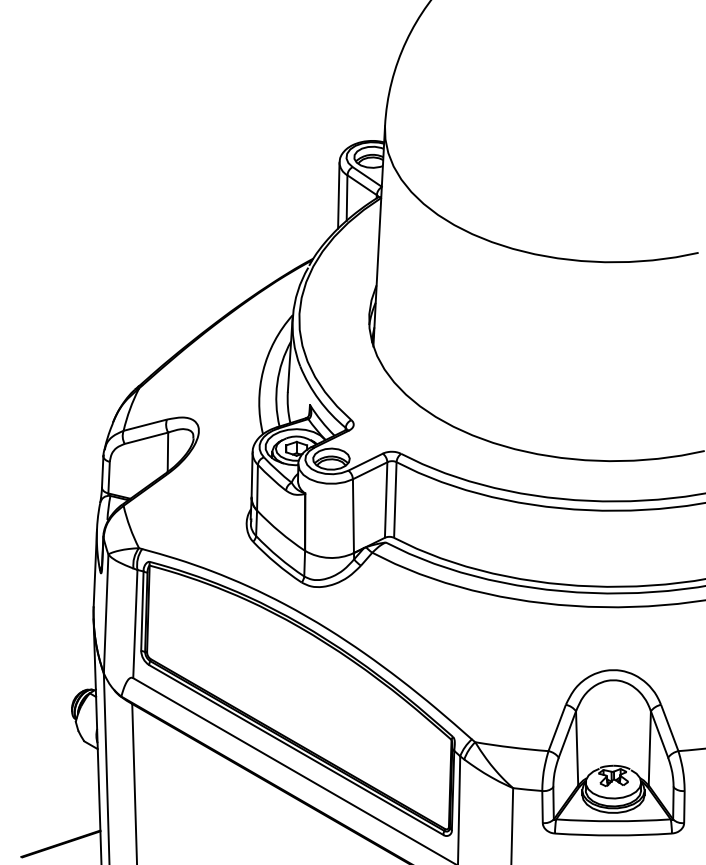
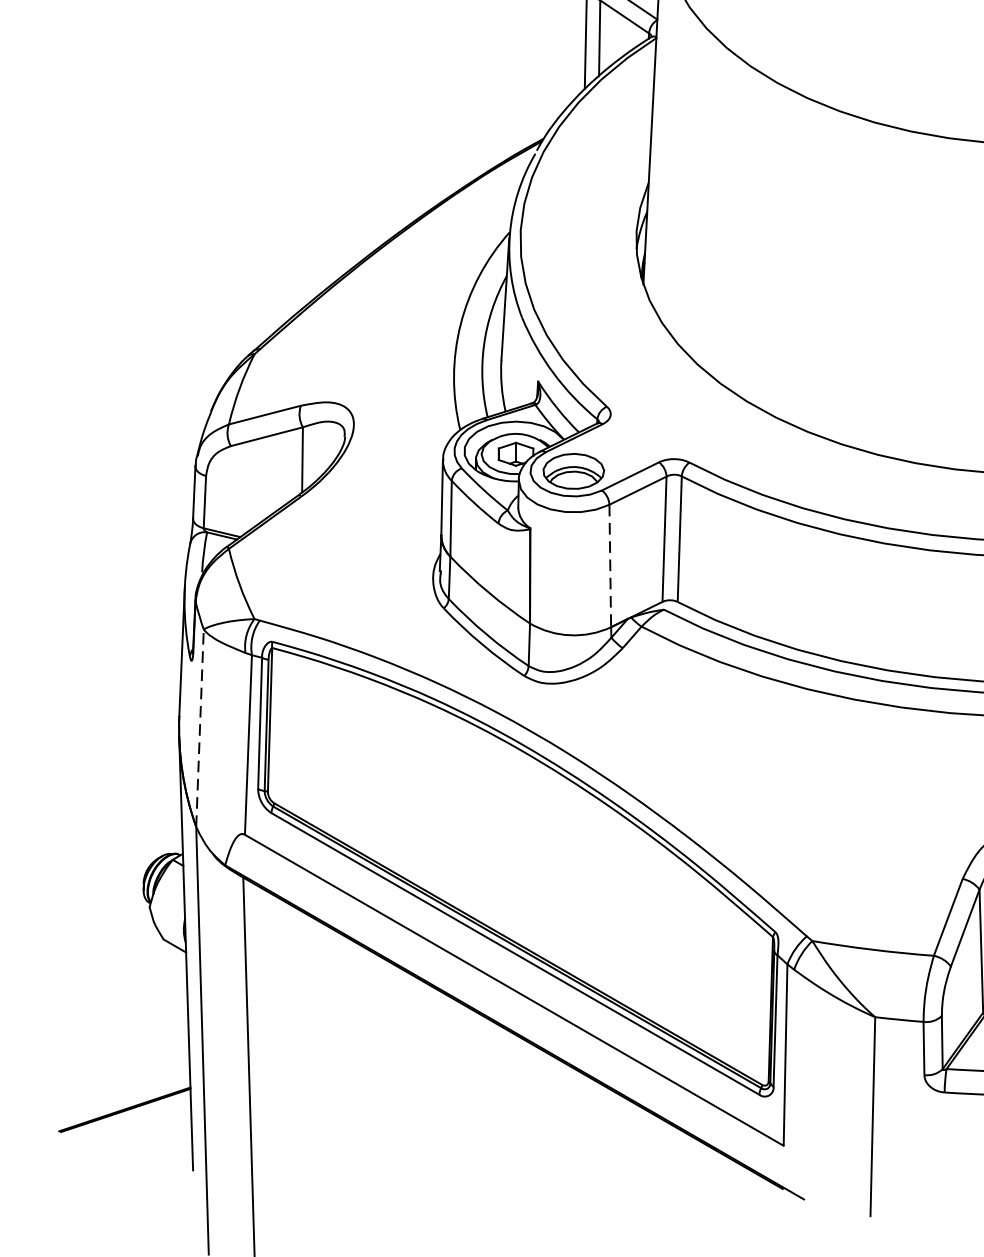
line: (353, 516) -> (610, 566), solid -> dashed
line: (106, 613) -> (200, 727), solid -> dashed

